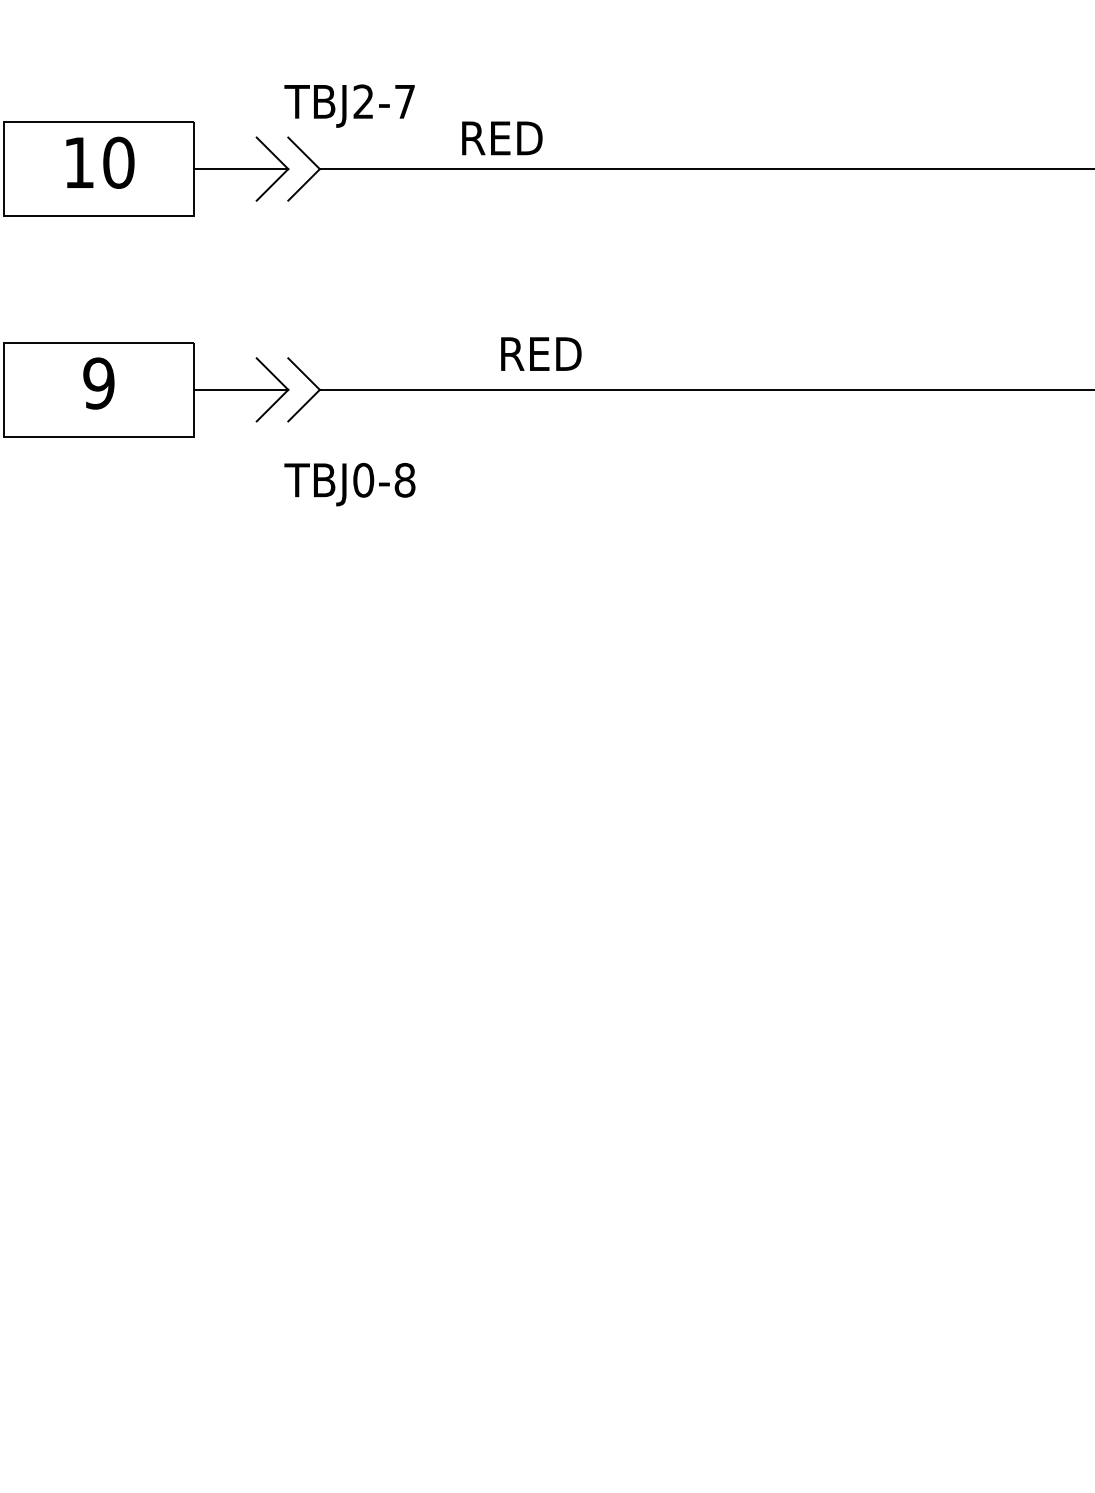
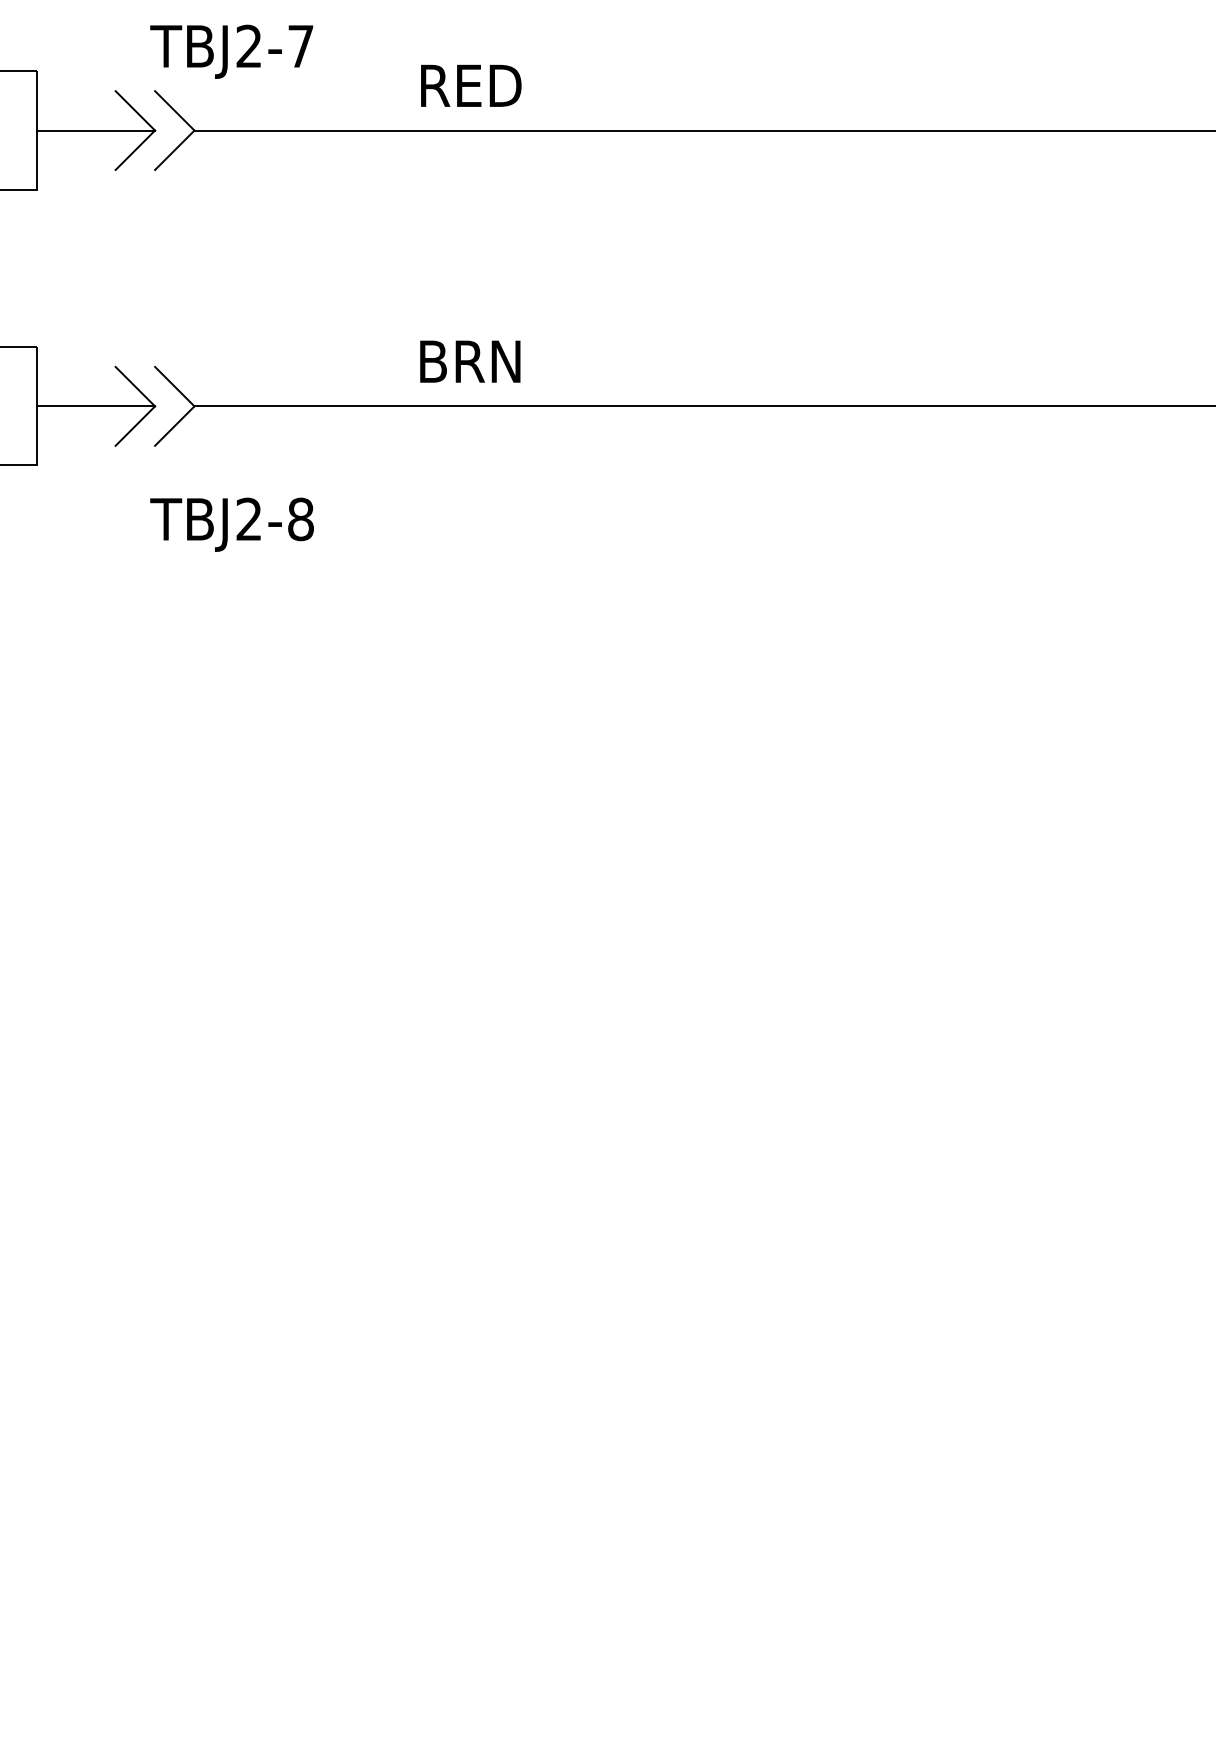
text: (502, 138) -> (471, 86), moved
text: (540, 353) -> (470, 360), RED -> BRN
text: (363, 480) -> (249, 519), TBJ0-8 -> TBJ2-8

